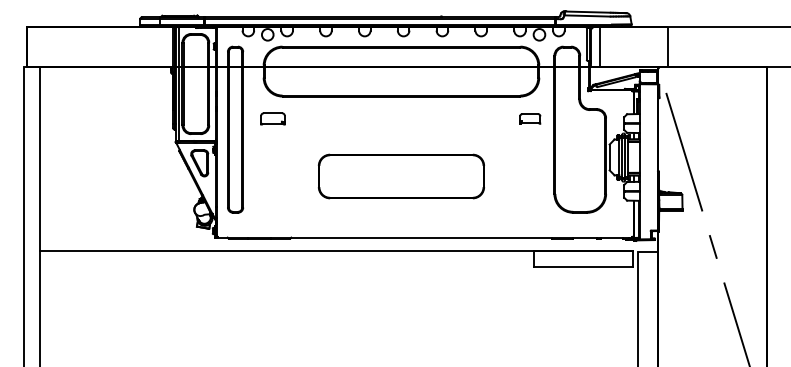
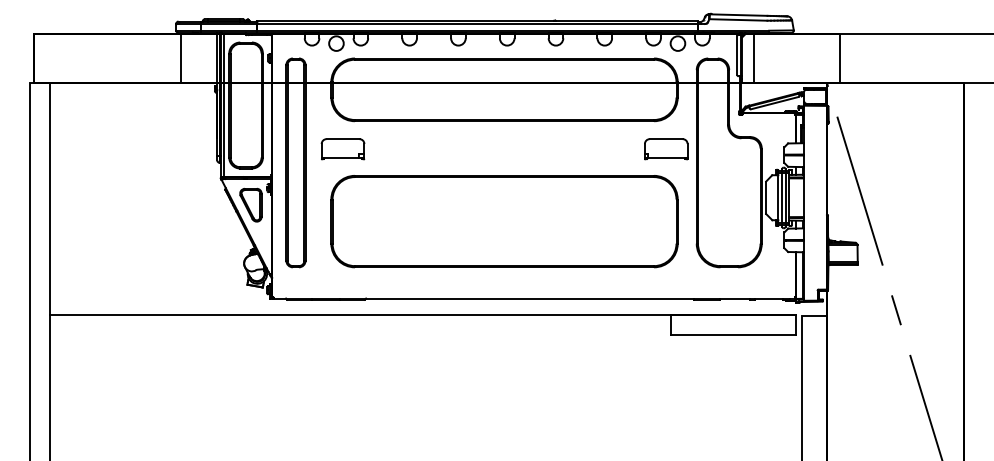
line: (143, 46) -> (180, 58), added
part: (272, 119) -> (342, 149), size x1.43
part: (530, 119) -> (666, 149), size x1.67
part: (401, 176) -> (504, 221), size x1.67

